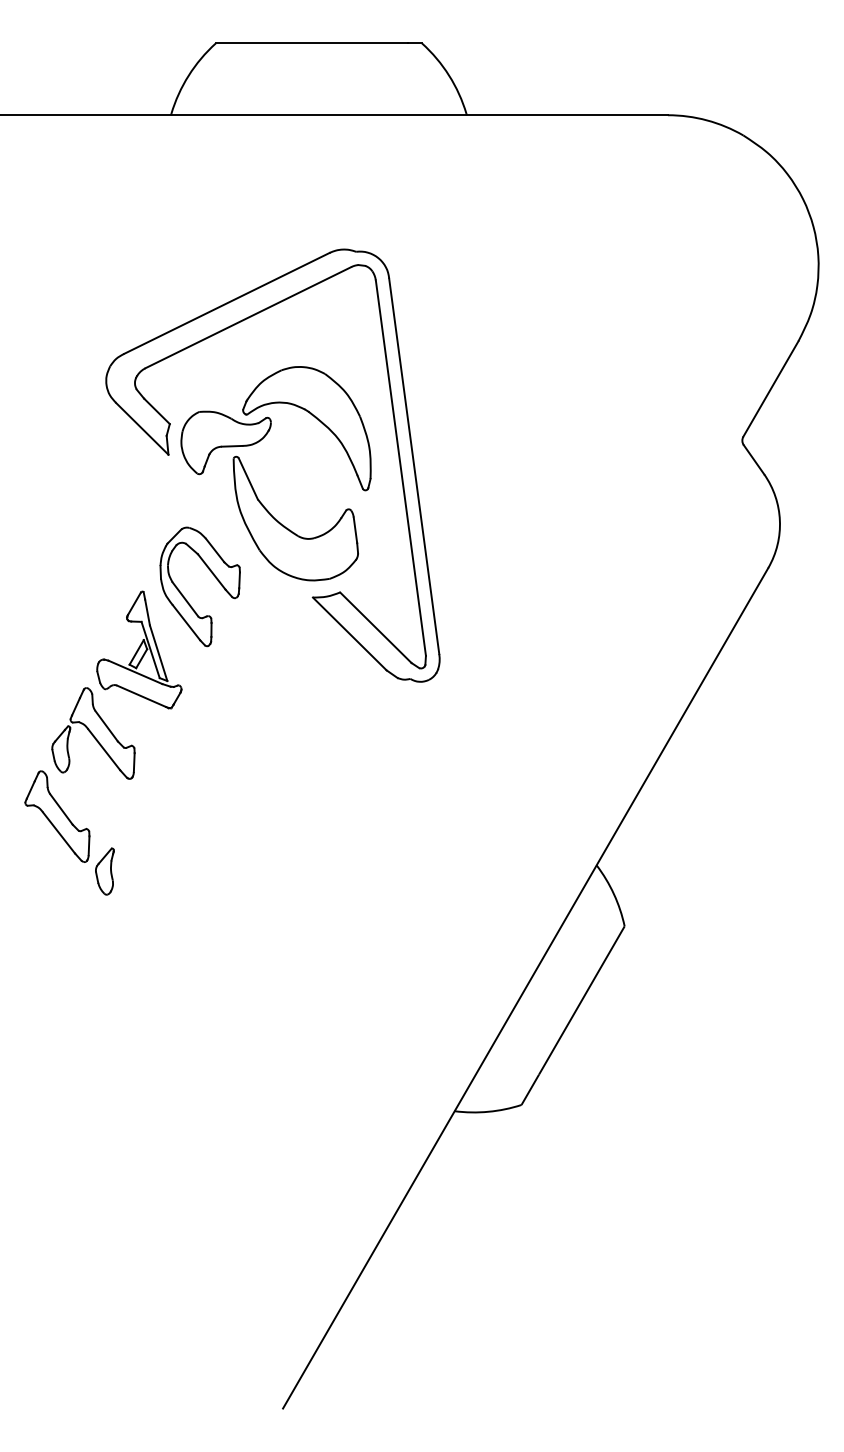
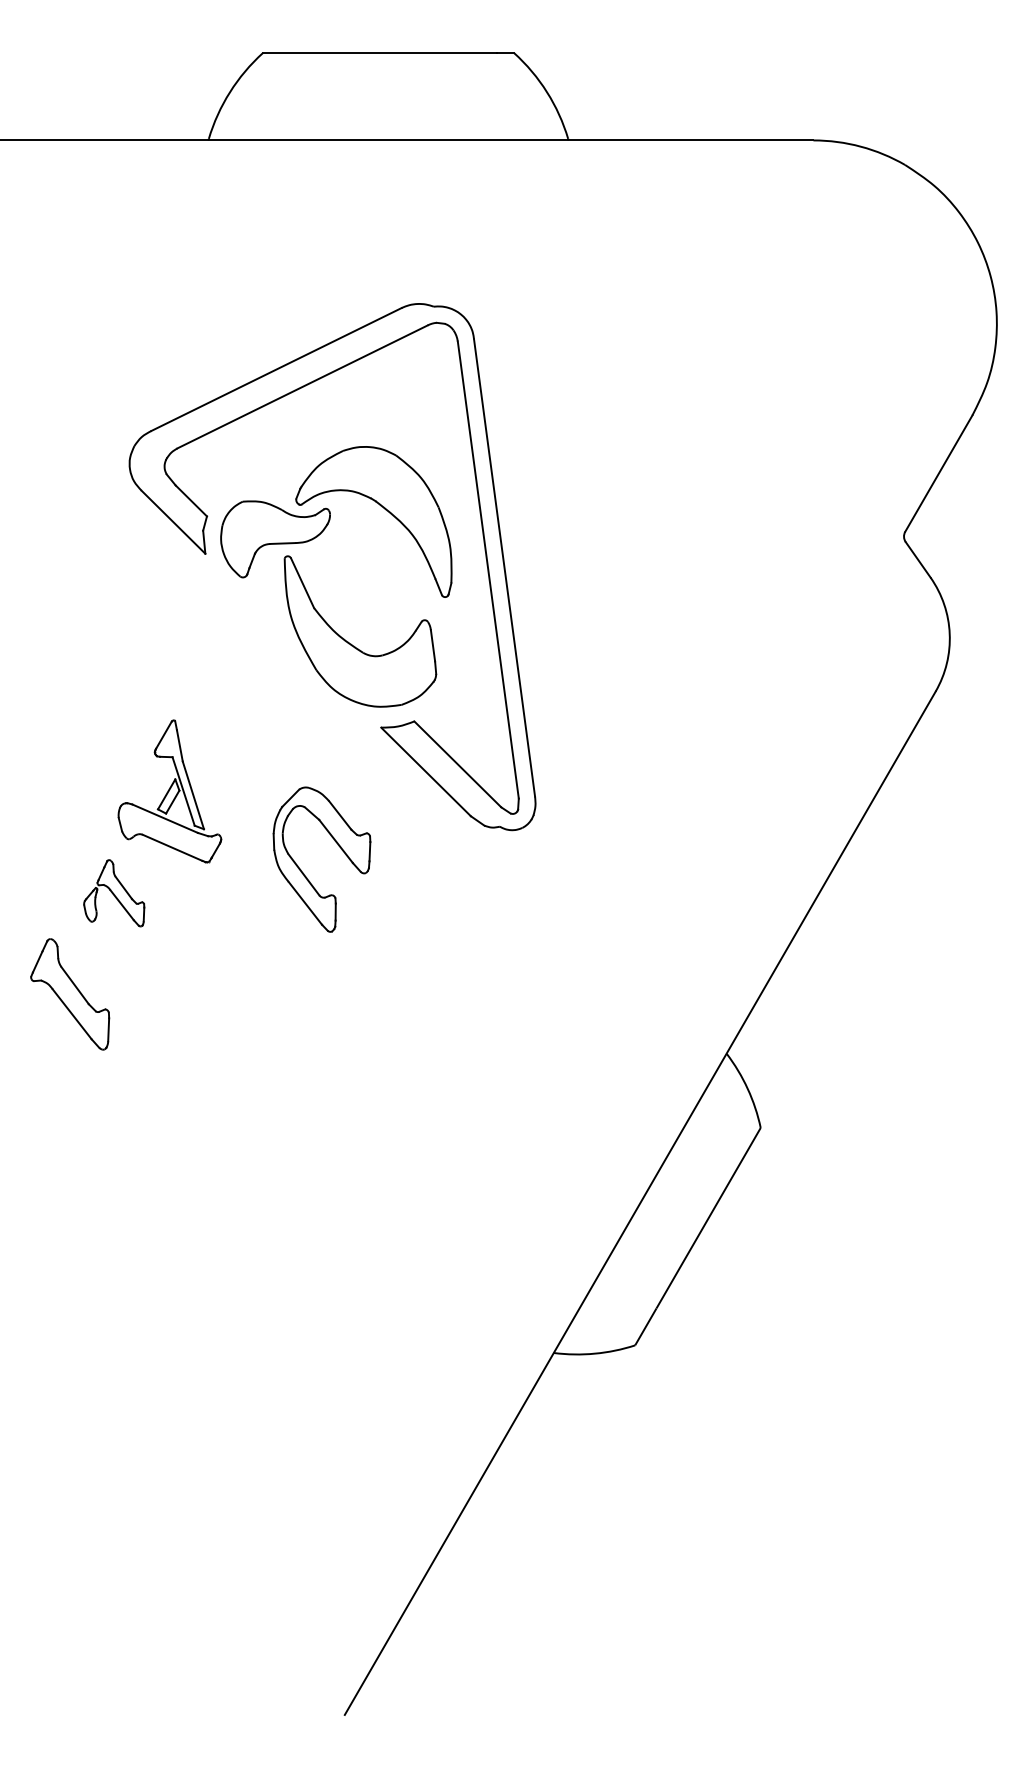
part: (213, 576) -> (338, 846), moved
part: (93, 733) -> (114, 893), size x0.6
part: (104, 871) -> (127, 1061), removed

